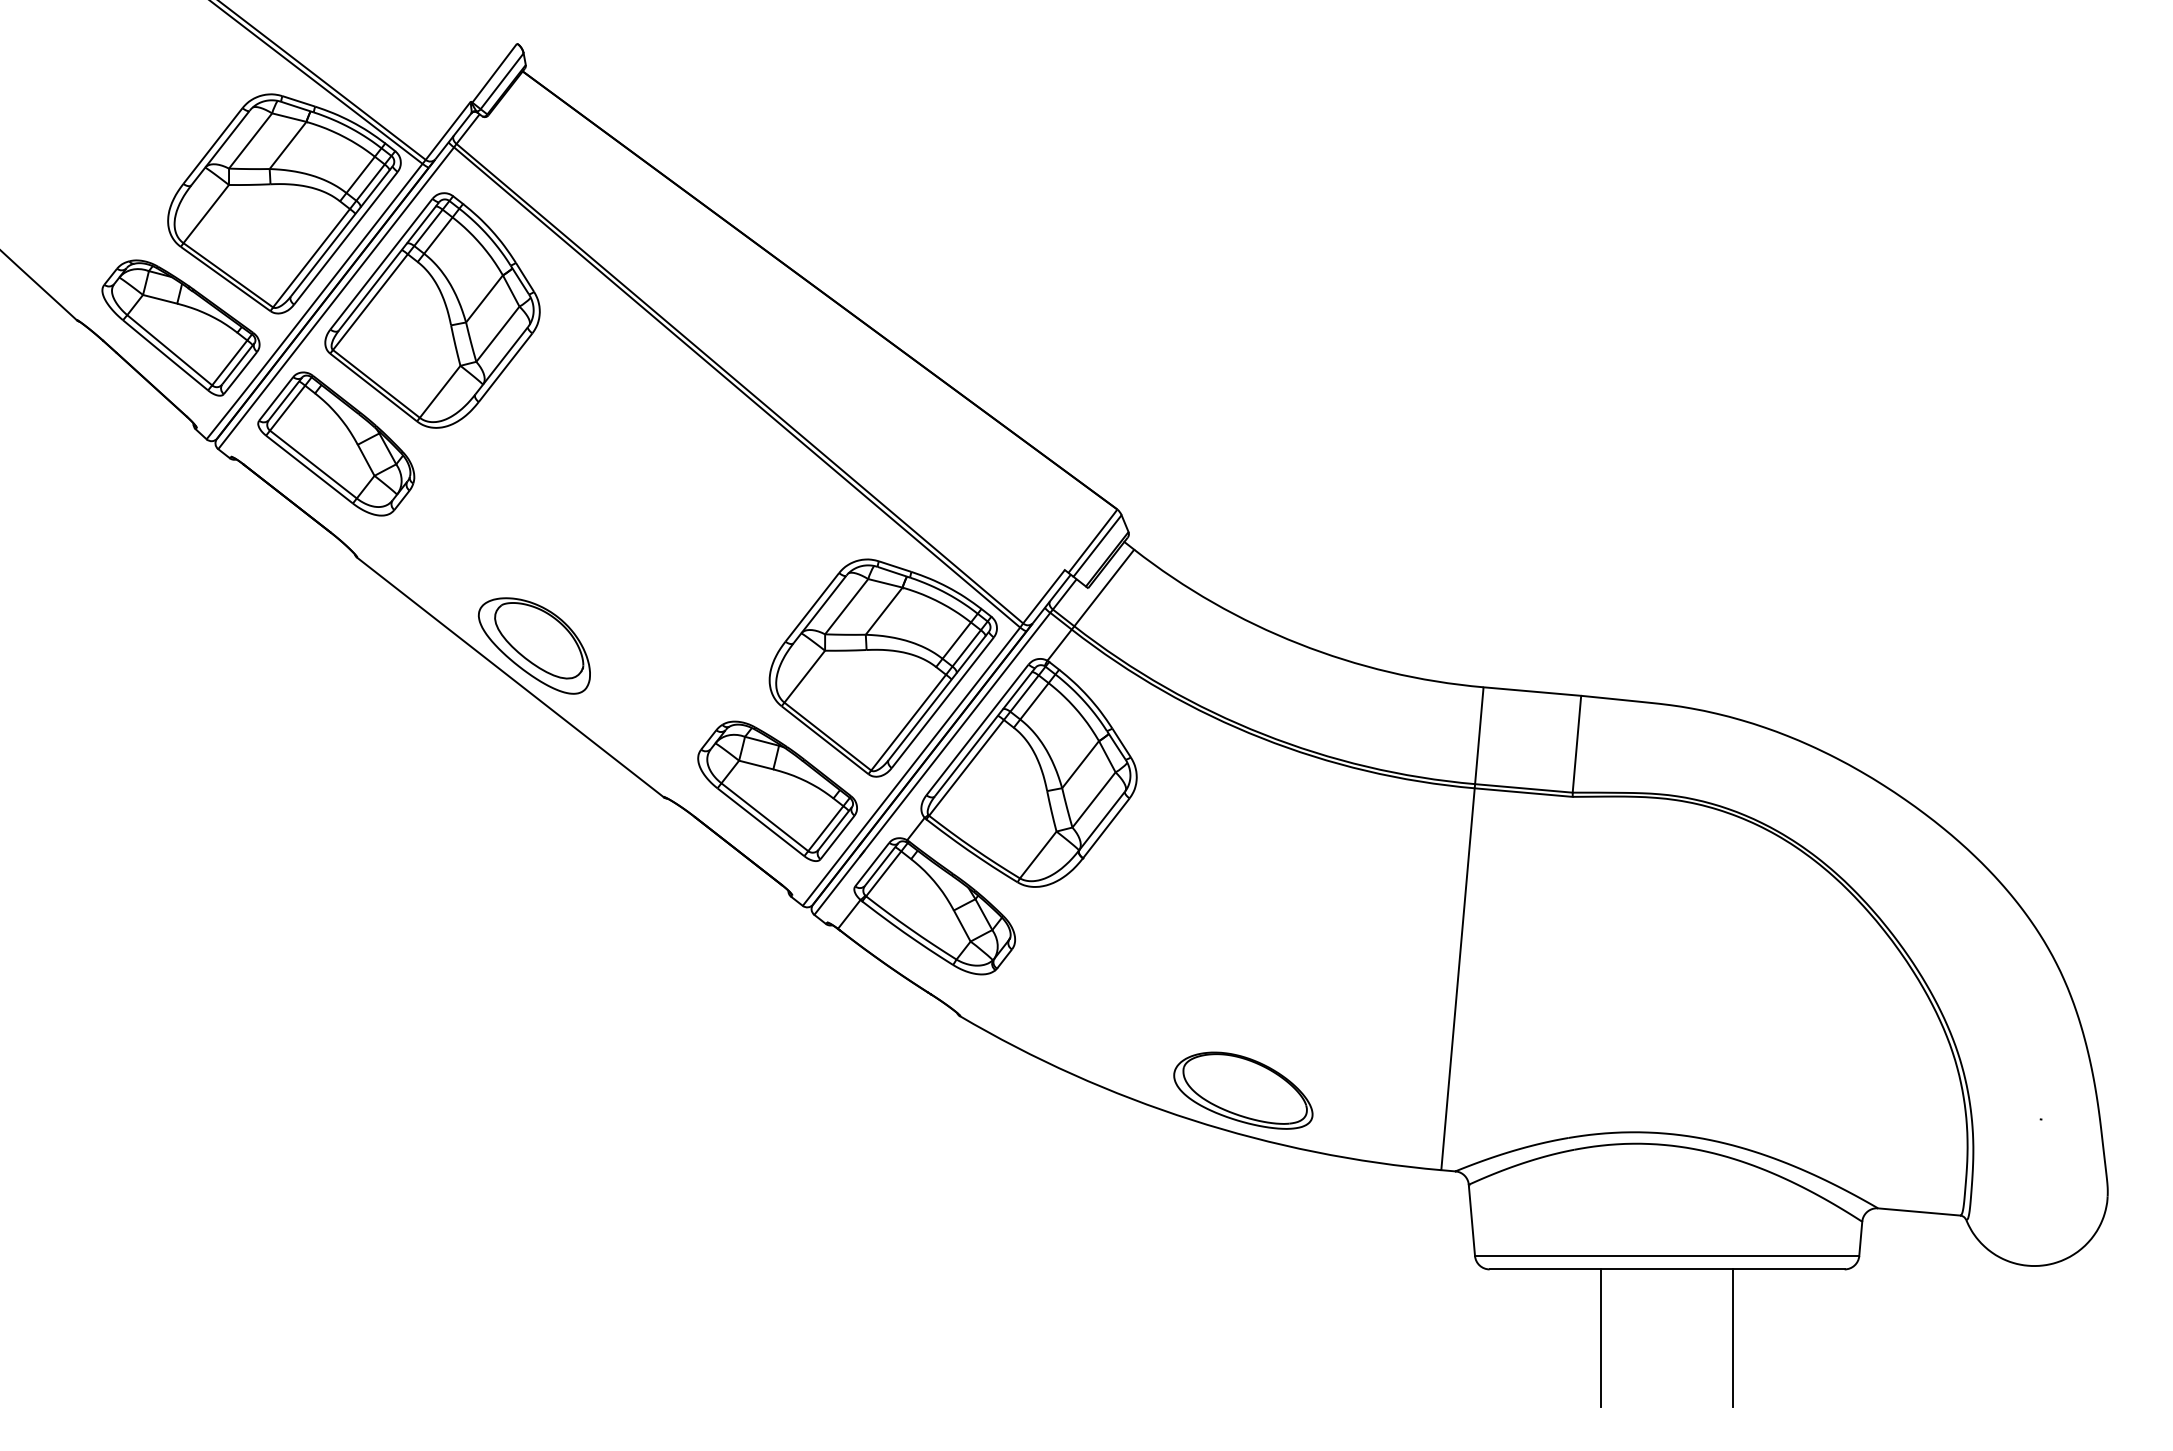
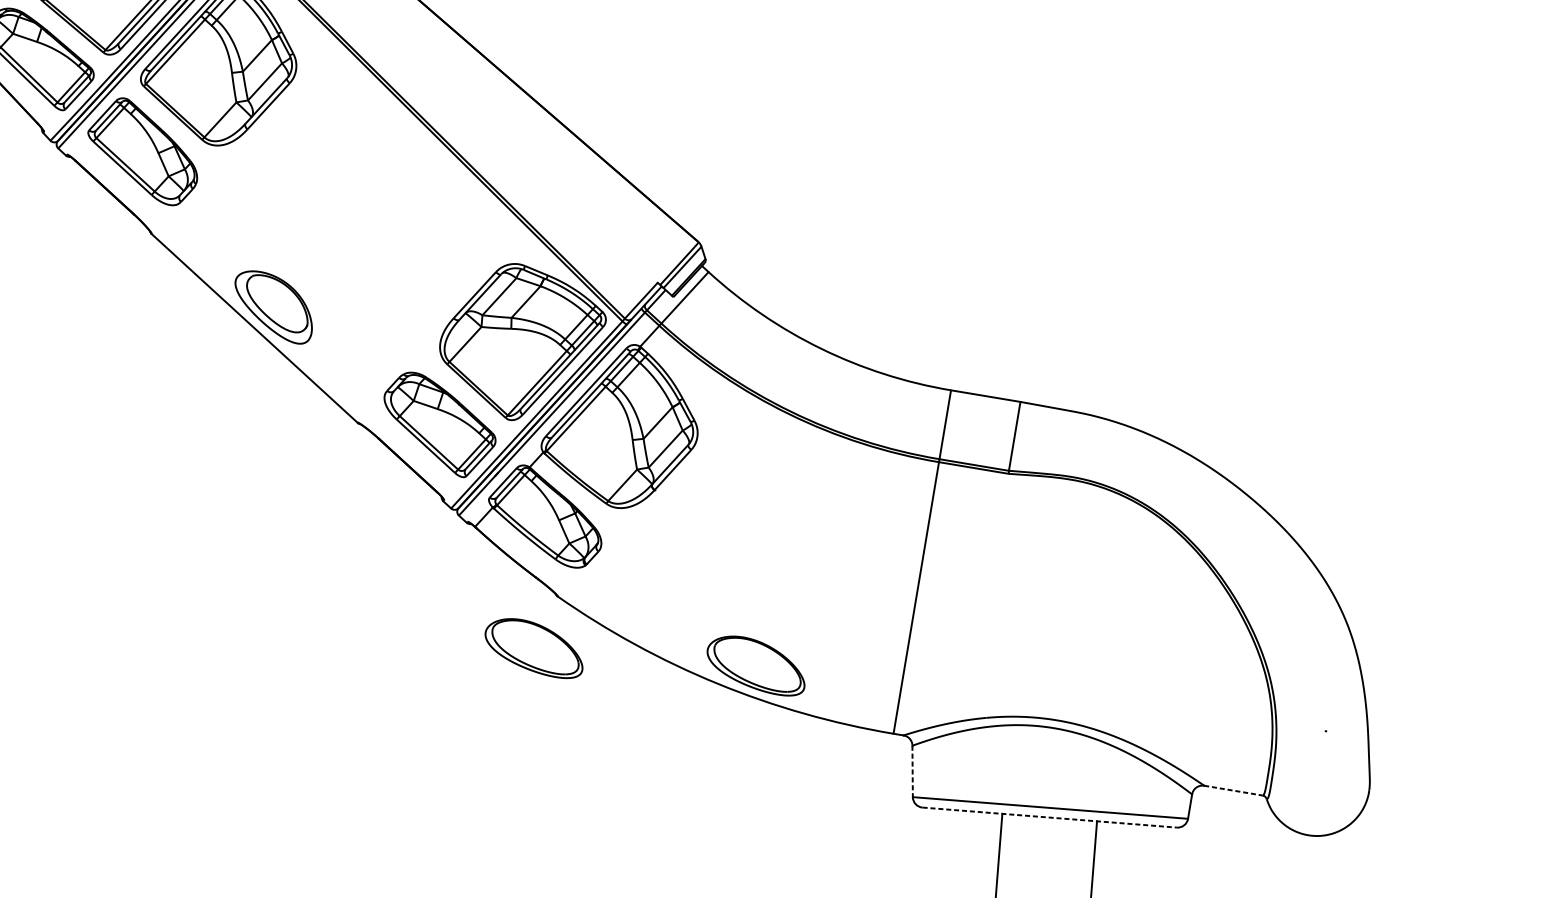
part: (933, 1090) -> (534, 648), added
line: (1919, 1212) -> (1233, 791), solid -> dashed
line: (1471, 1220) -> (912, 771), solid -> dashed
line: (1667, 1269) -> (1049, 817), solid -> dashed

